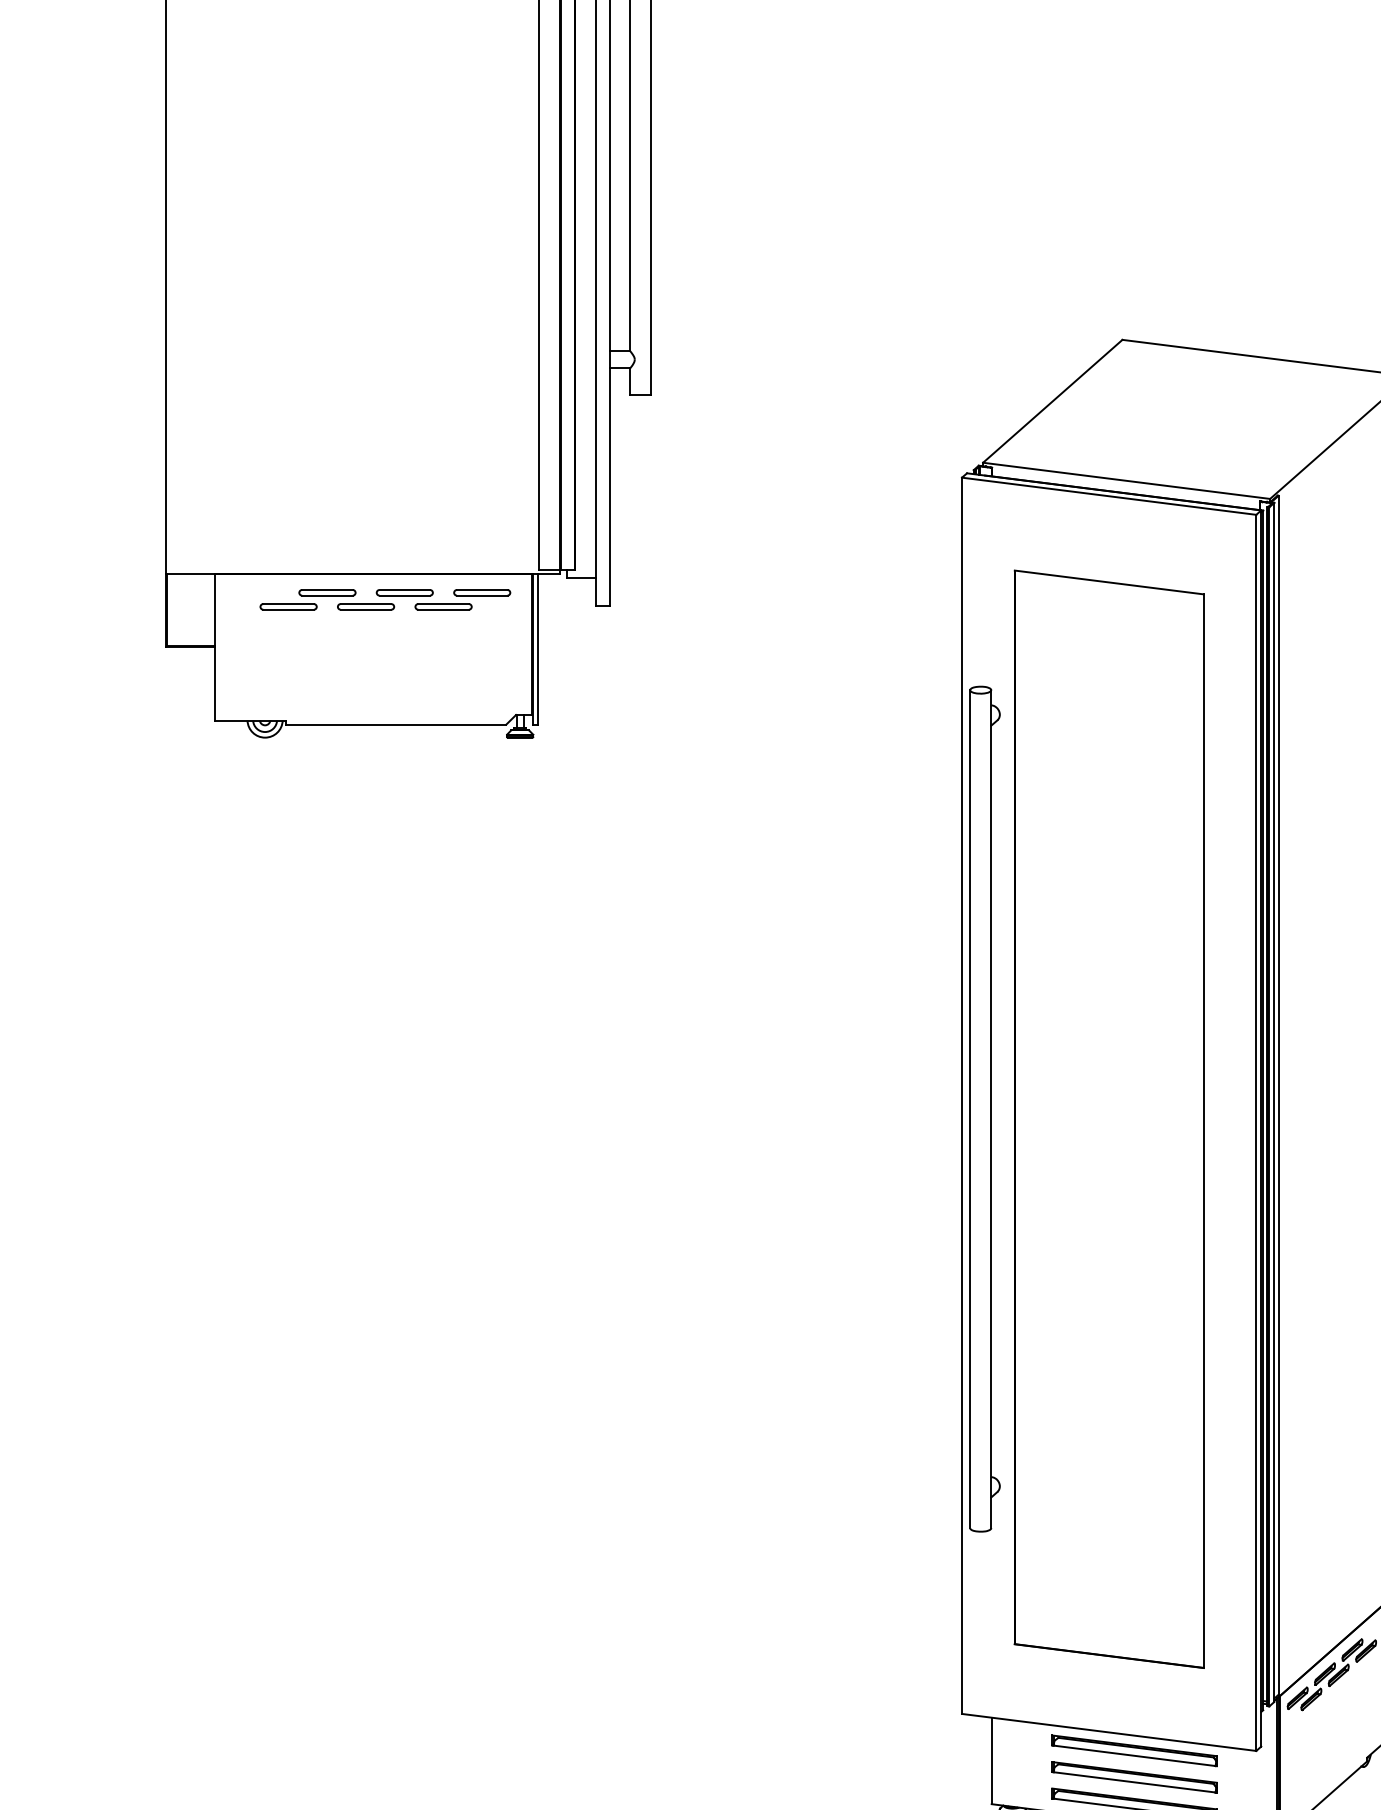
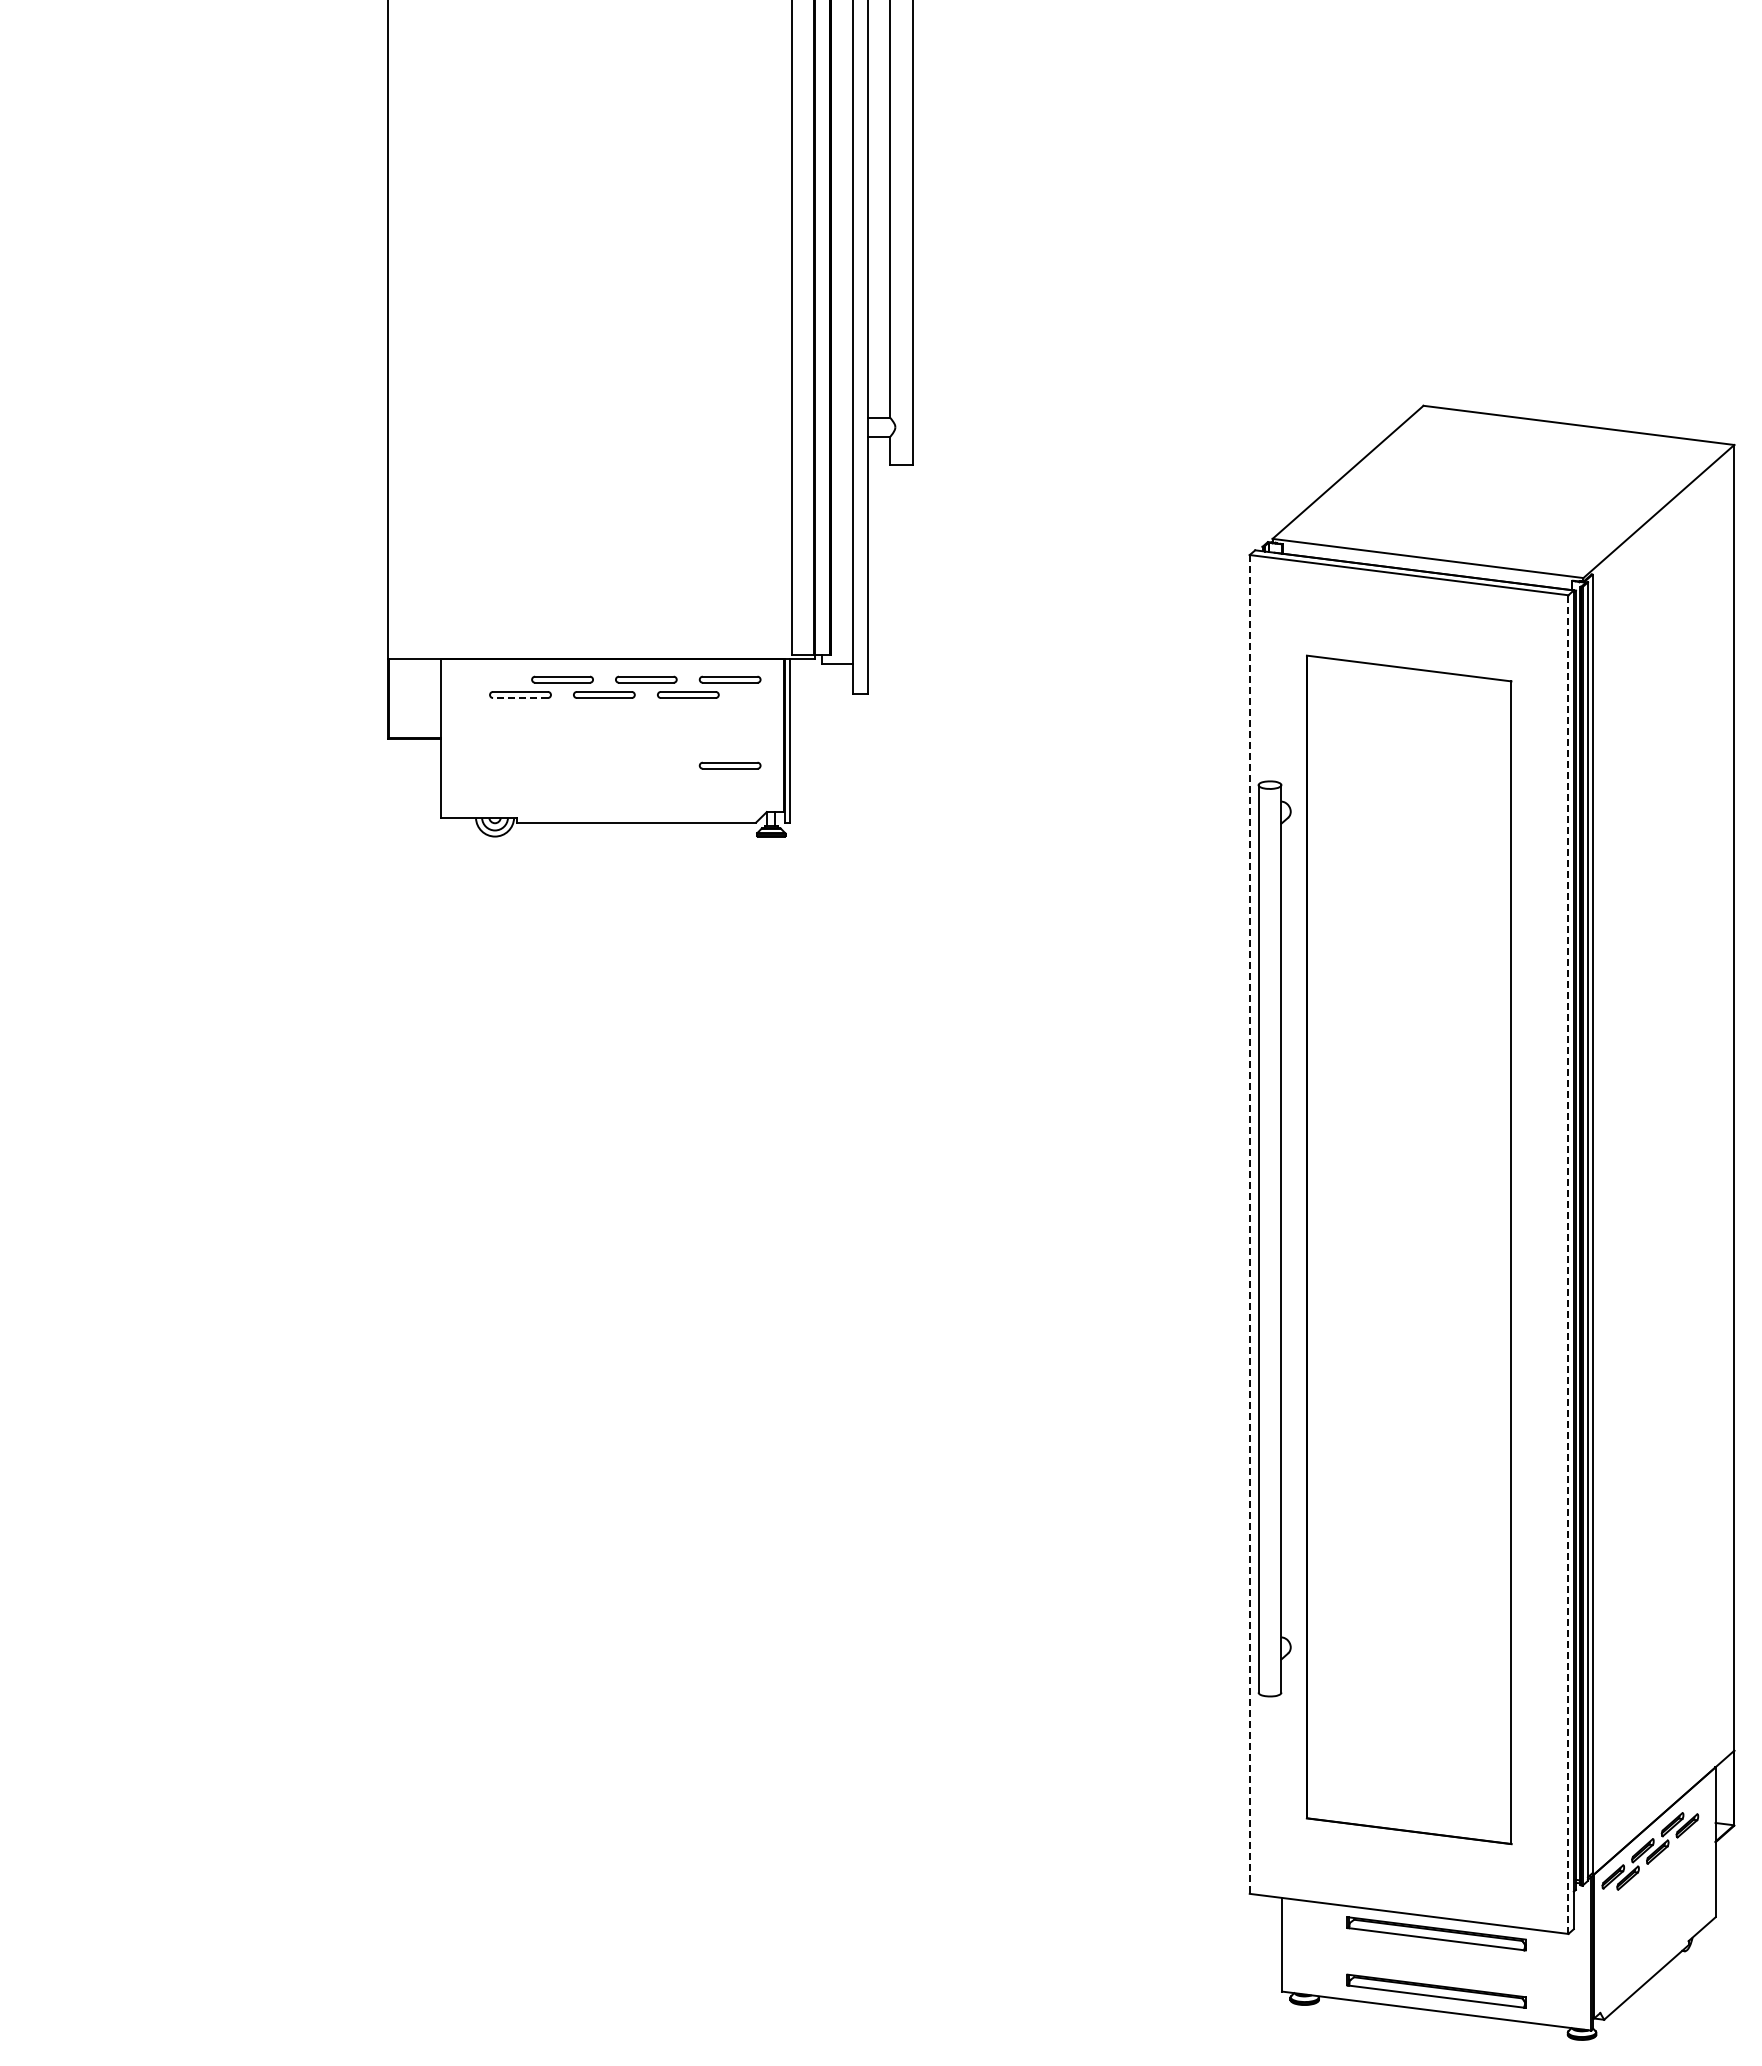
line: (288, 610) -> (520, 698), solid -> dashed
part: (481, 672) -> (729, 765), added
line: (961, 1095) -> (1249, 1224), solid -> dashed
line: (1256, 1132) -> (1568, 1264), solid -> dashed
part: (1134, 1777) -> (1436, 1962), removed

